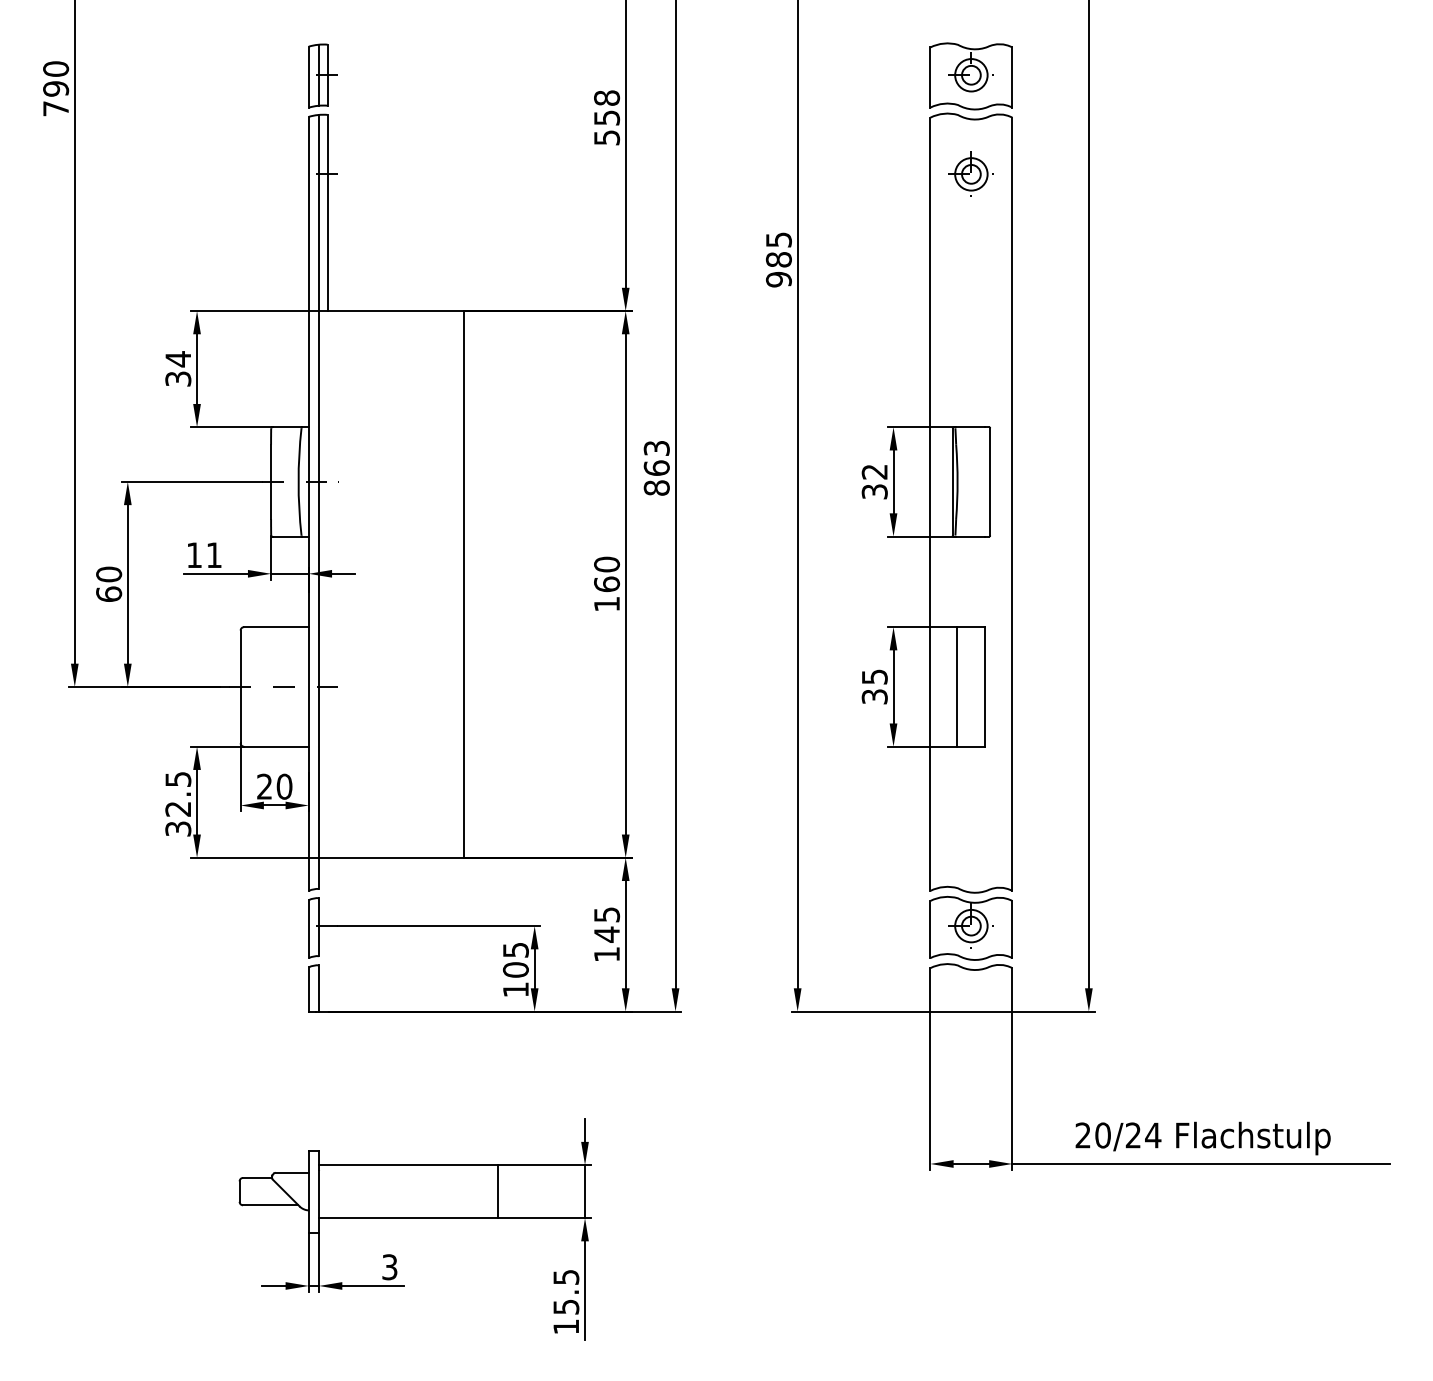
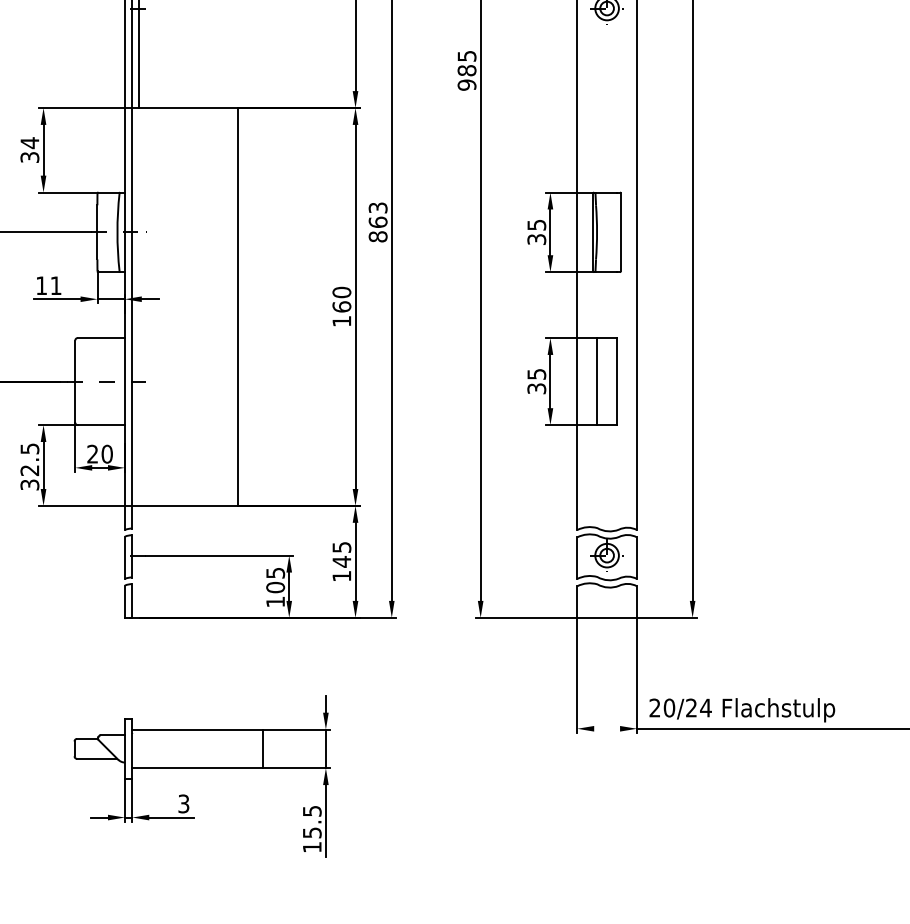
text: (874, 471) -> (536, 224), 32 -> 35
text: (1202, 1138) -> (741, 710), moved
line: (971, 1163) -> (607, 728), removed

